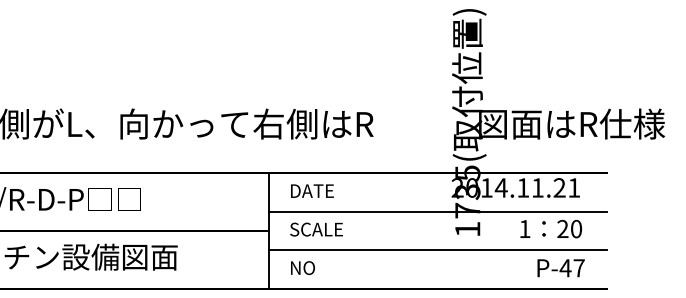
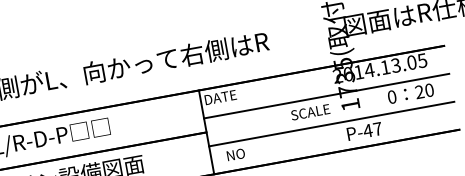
text: (555, 187) -> (408, 62), 11.21 -> 13.05
text: (312, 190) -> (220, 97), moved
text: (524, 228) -> (391, 96), 1 -> 0
text: (316, 229) -> (310, 112), moved
text: (560, 268) -> (364, 131), moved

